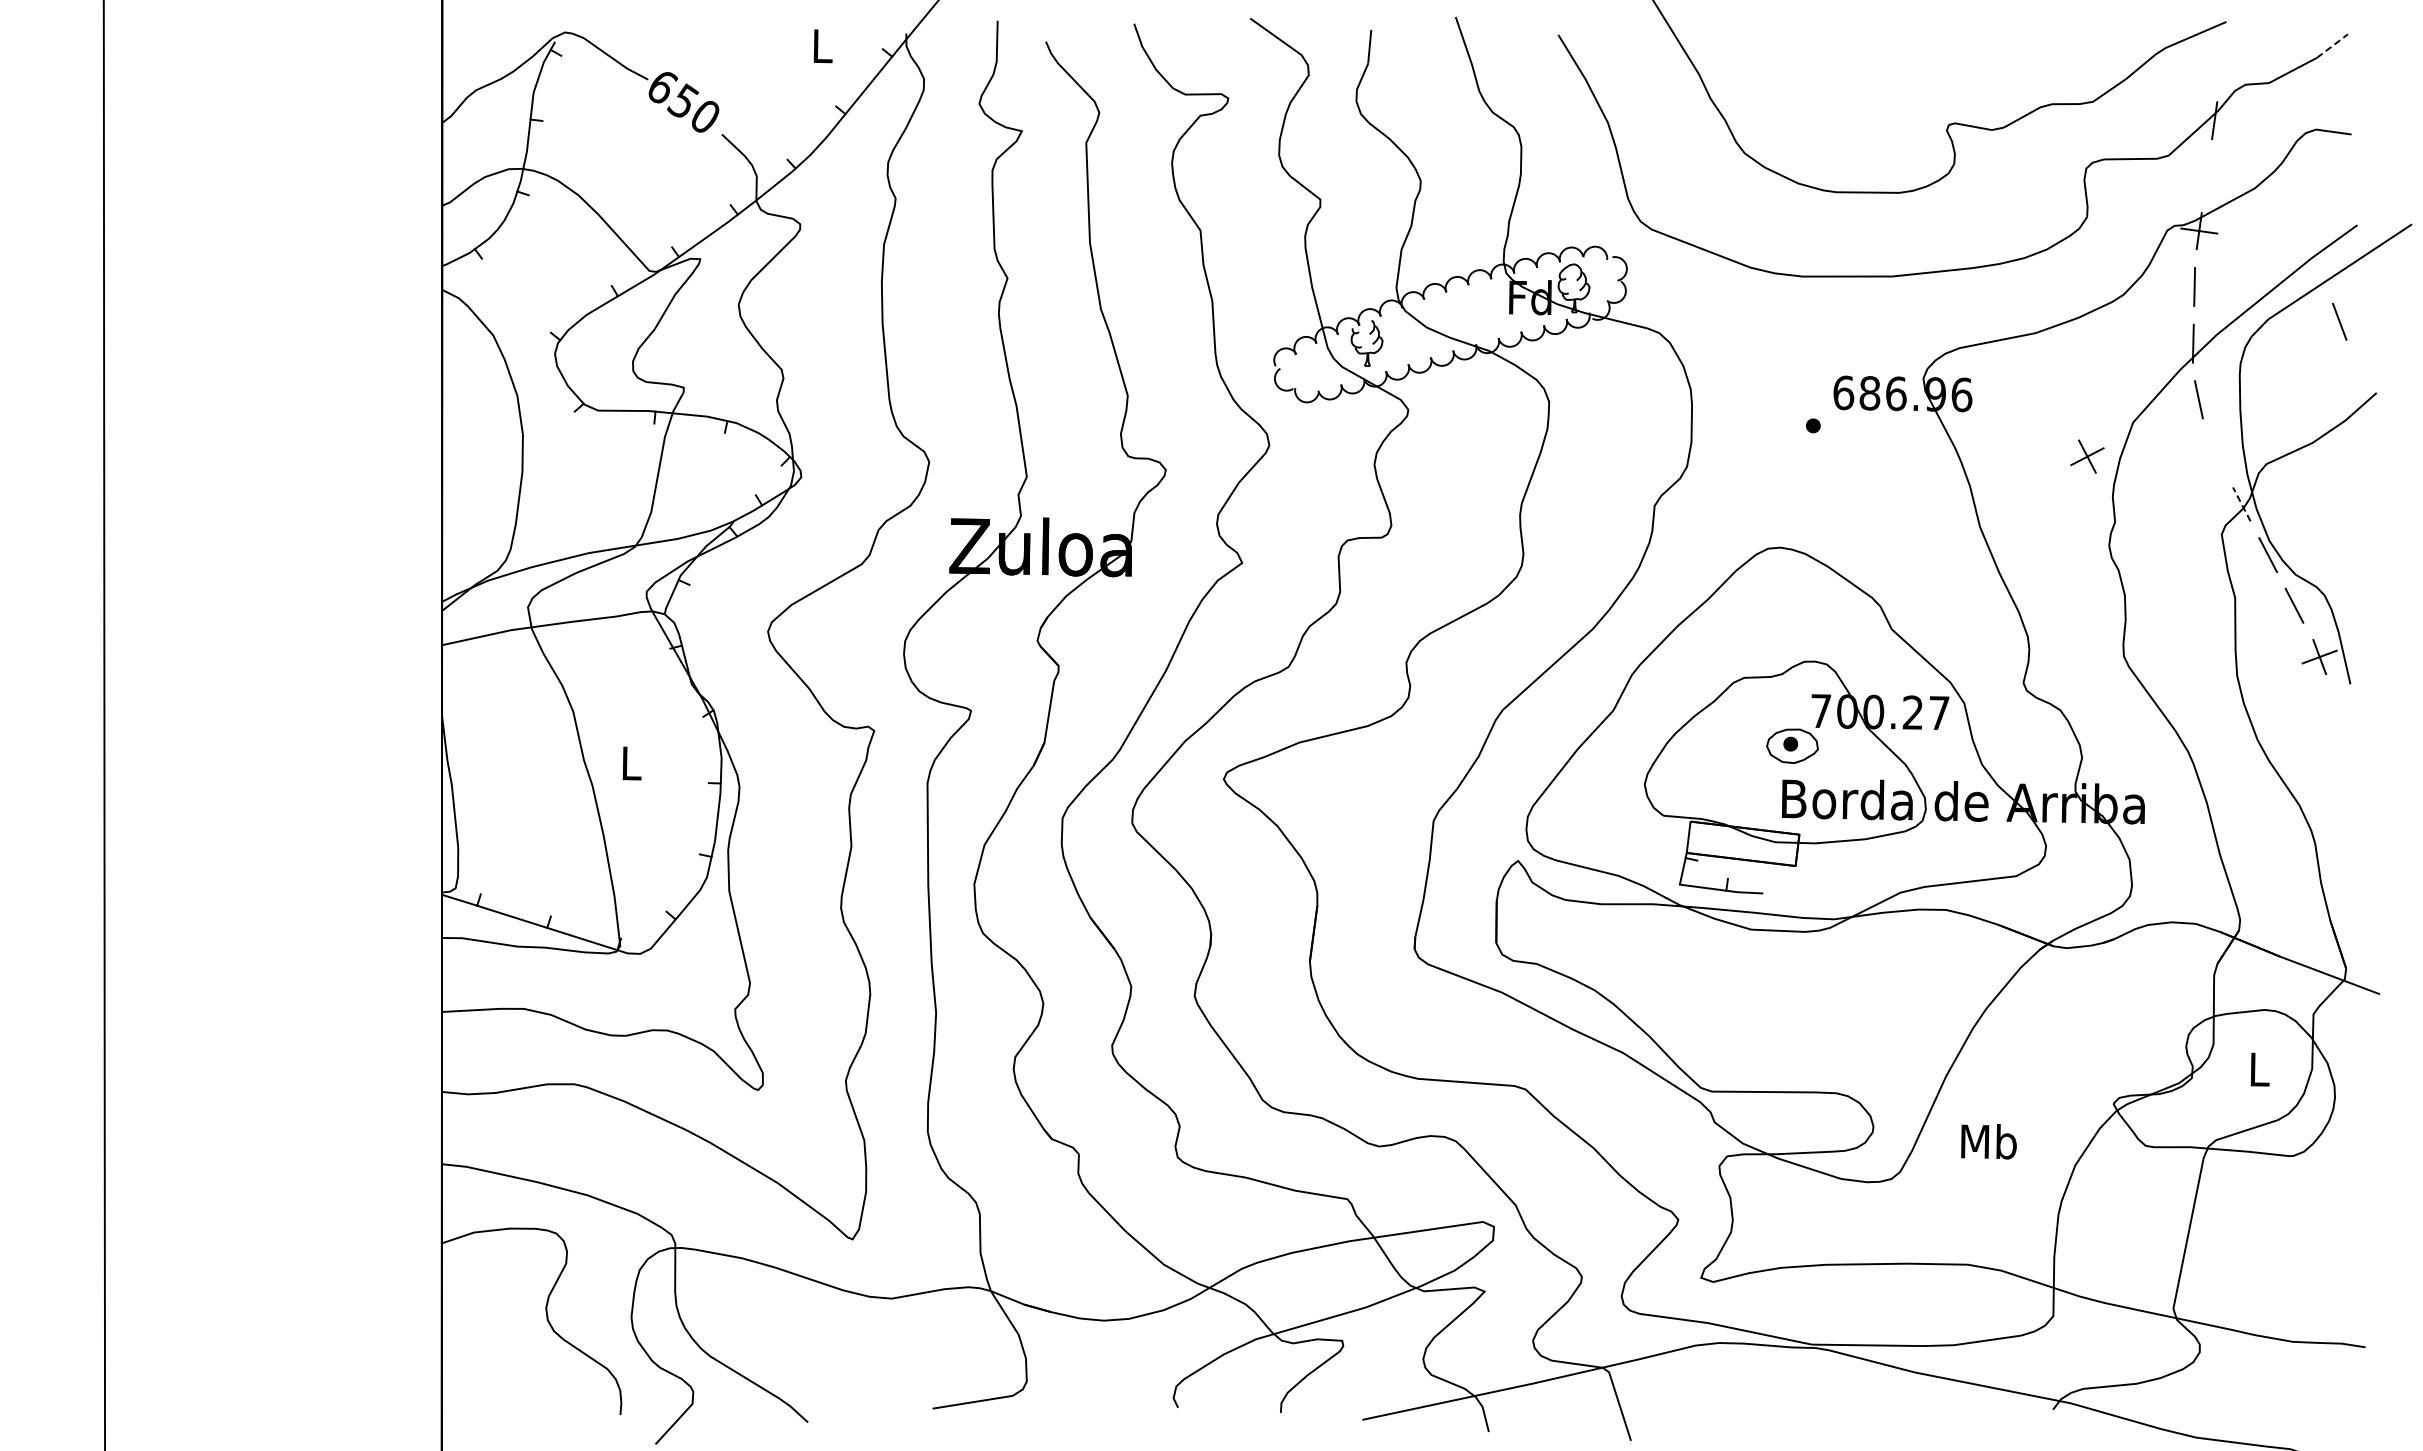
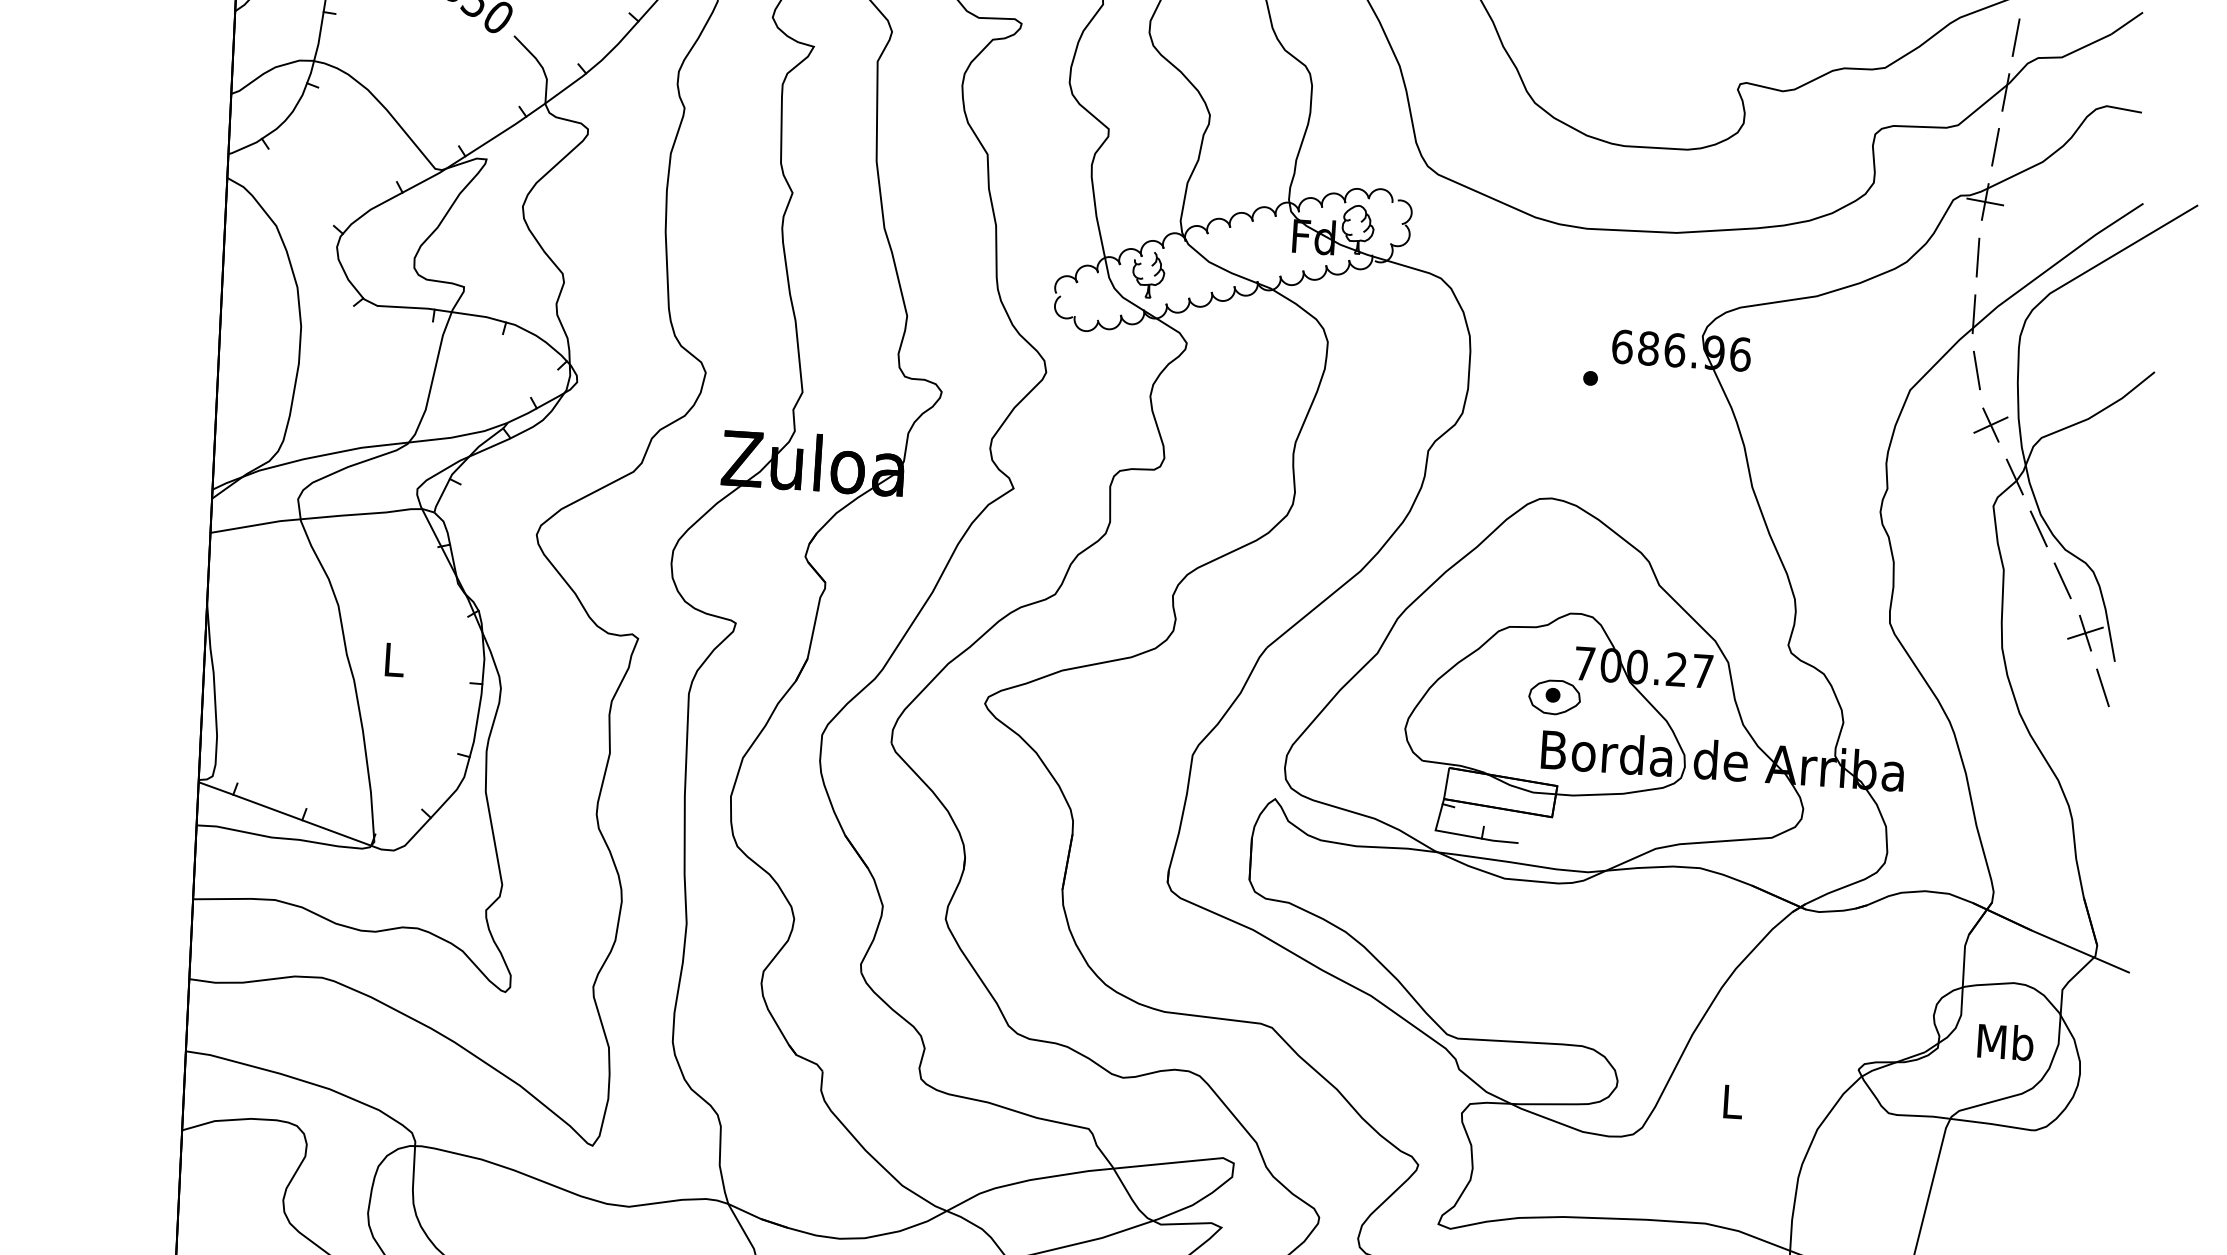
line: (2332, 45) -> (2127, 22), dashed -> solid
line: (2221, 65) -> (2015, 37), added
line: (2206, 175) -> (1995, 146), added
line: (2339, 321) -> (2102, 687), moved
part: (2087, 456) -> (1990, 424), moved
line: (2241, 503) -> (2014, 476), dashed -> solid
text: (2259, 1069) -> (2005, 1042), L -> Mb
text: (1988, 1141) -> (1731, 1101), Mb -> L

